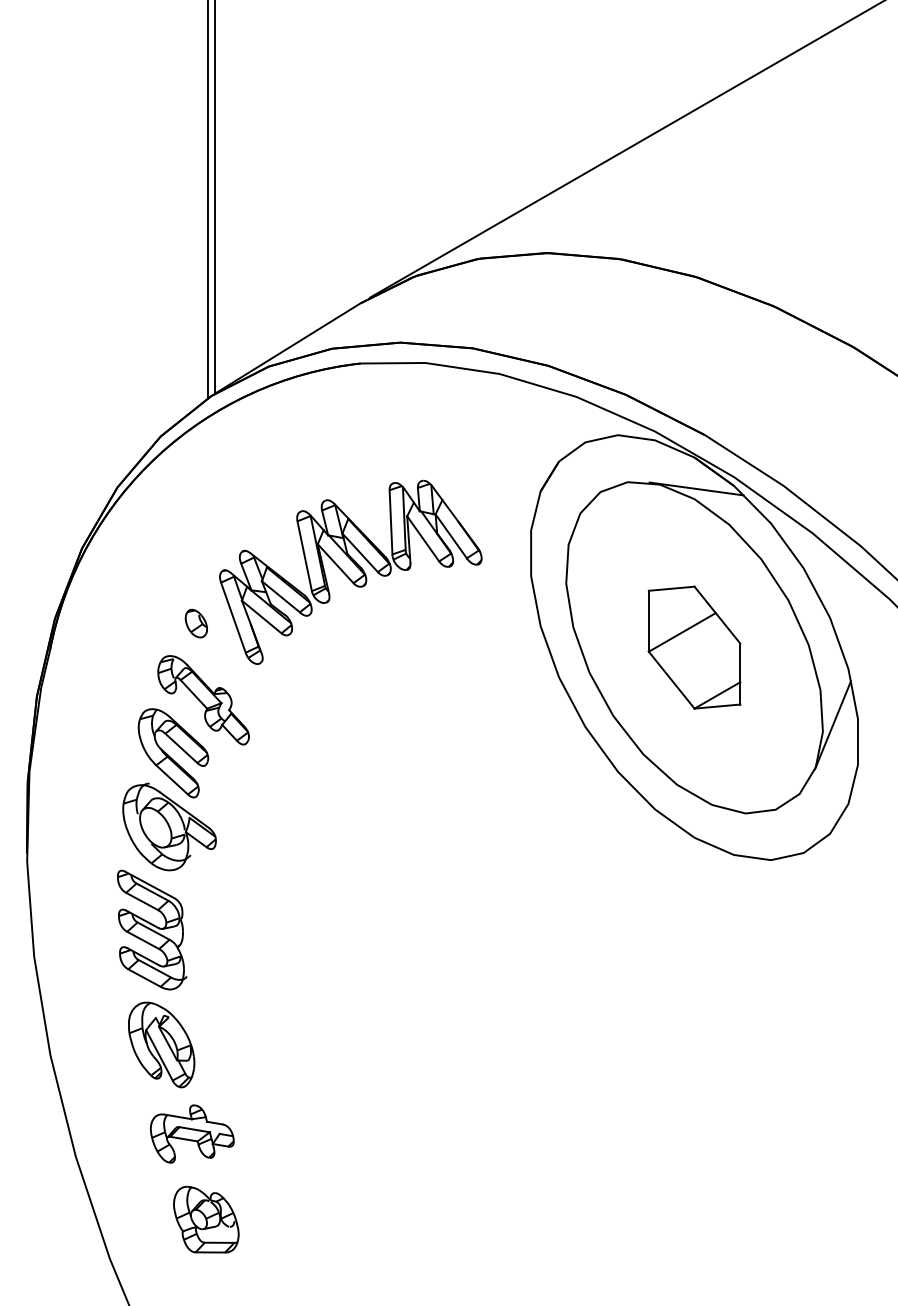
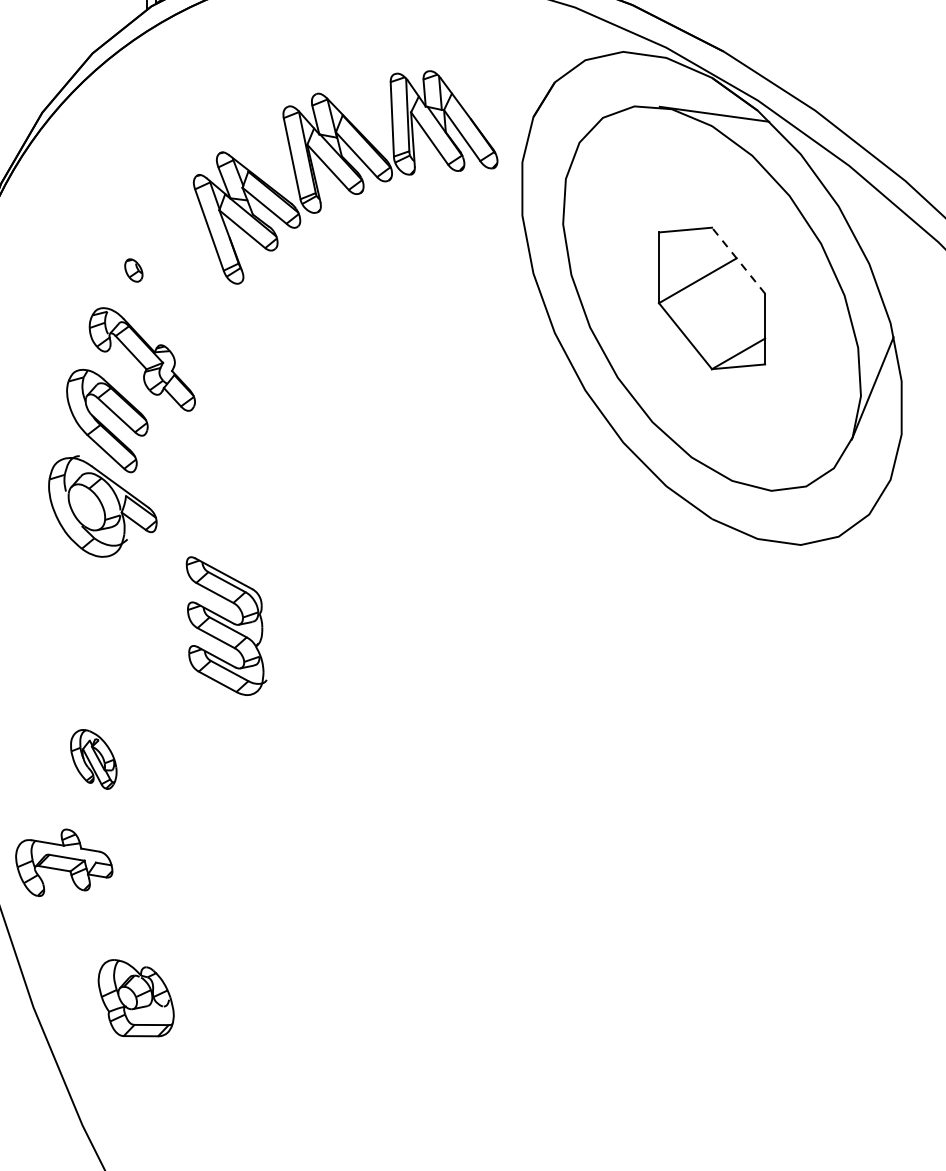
part: (350, 571) -> (345, 176), moved
line: (717, 615) -> (738, 261), solid -> dashed
part: (195, 623) -> (132, 270), size x0.7
part: (152, 929) -> (226, 625), moved
part: (161, 1044) -> (93, 758), size x0.6
part: (191, 1133) -> (63, 862), moved
part: (206, 1219) -> (136, 997), moved

